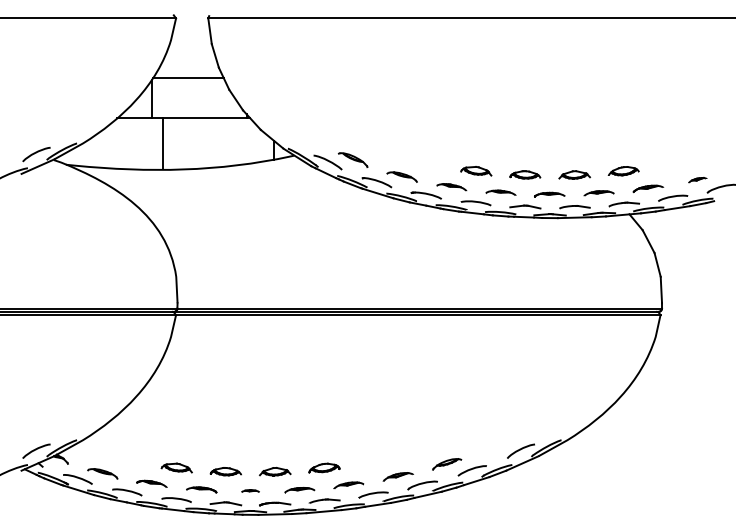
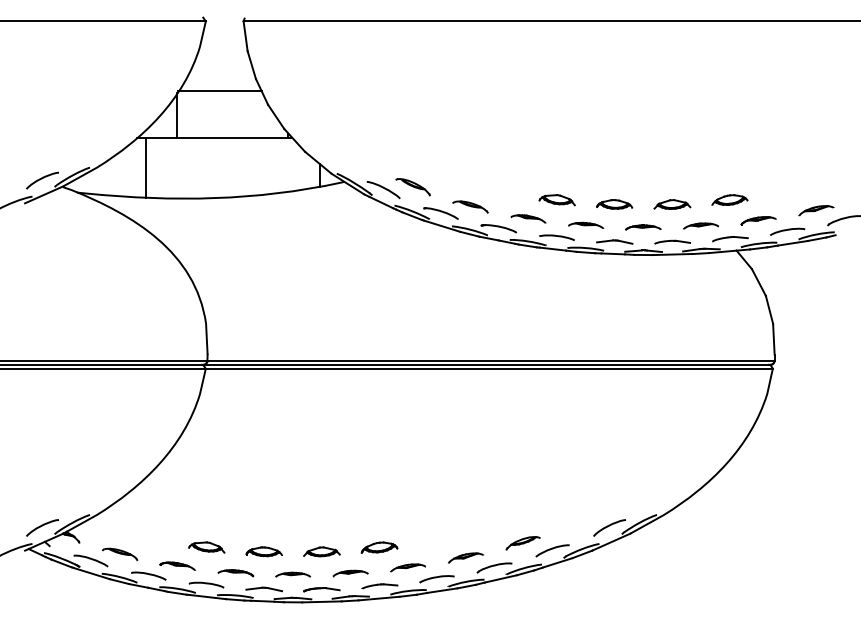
line: (162, 143) -> (145, 167), moved
part: (697, 180) -> (816, 210), size x1.67
part: (250, 491) -> (292, 574), size x1.67

